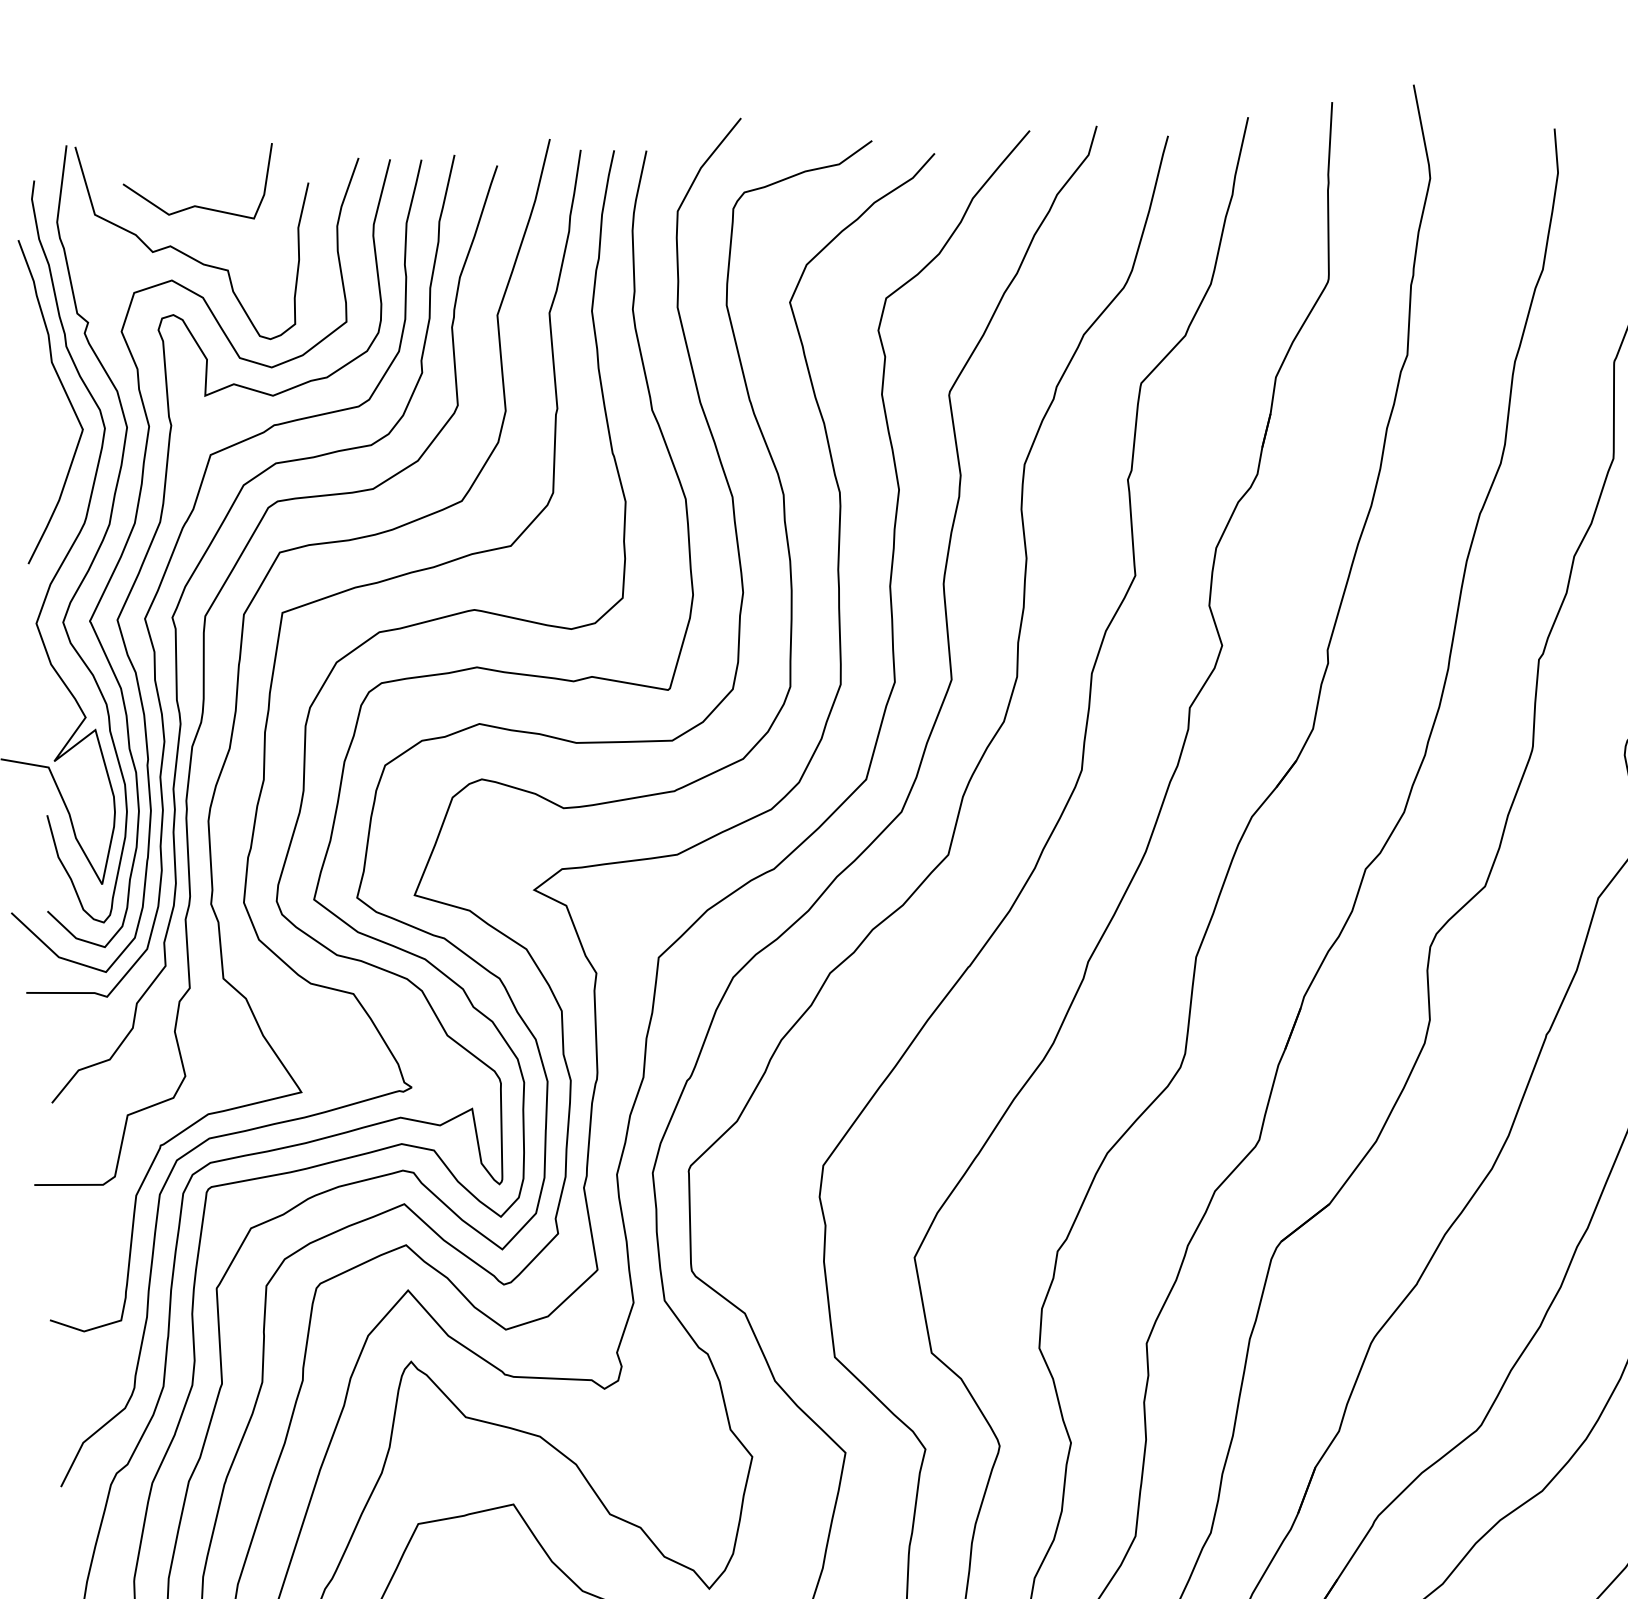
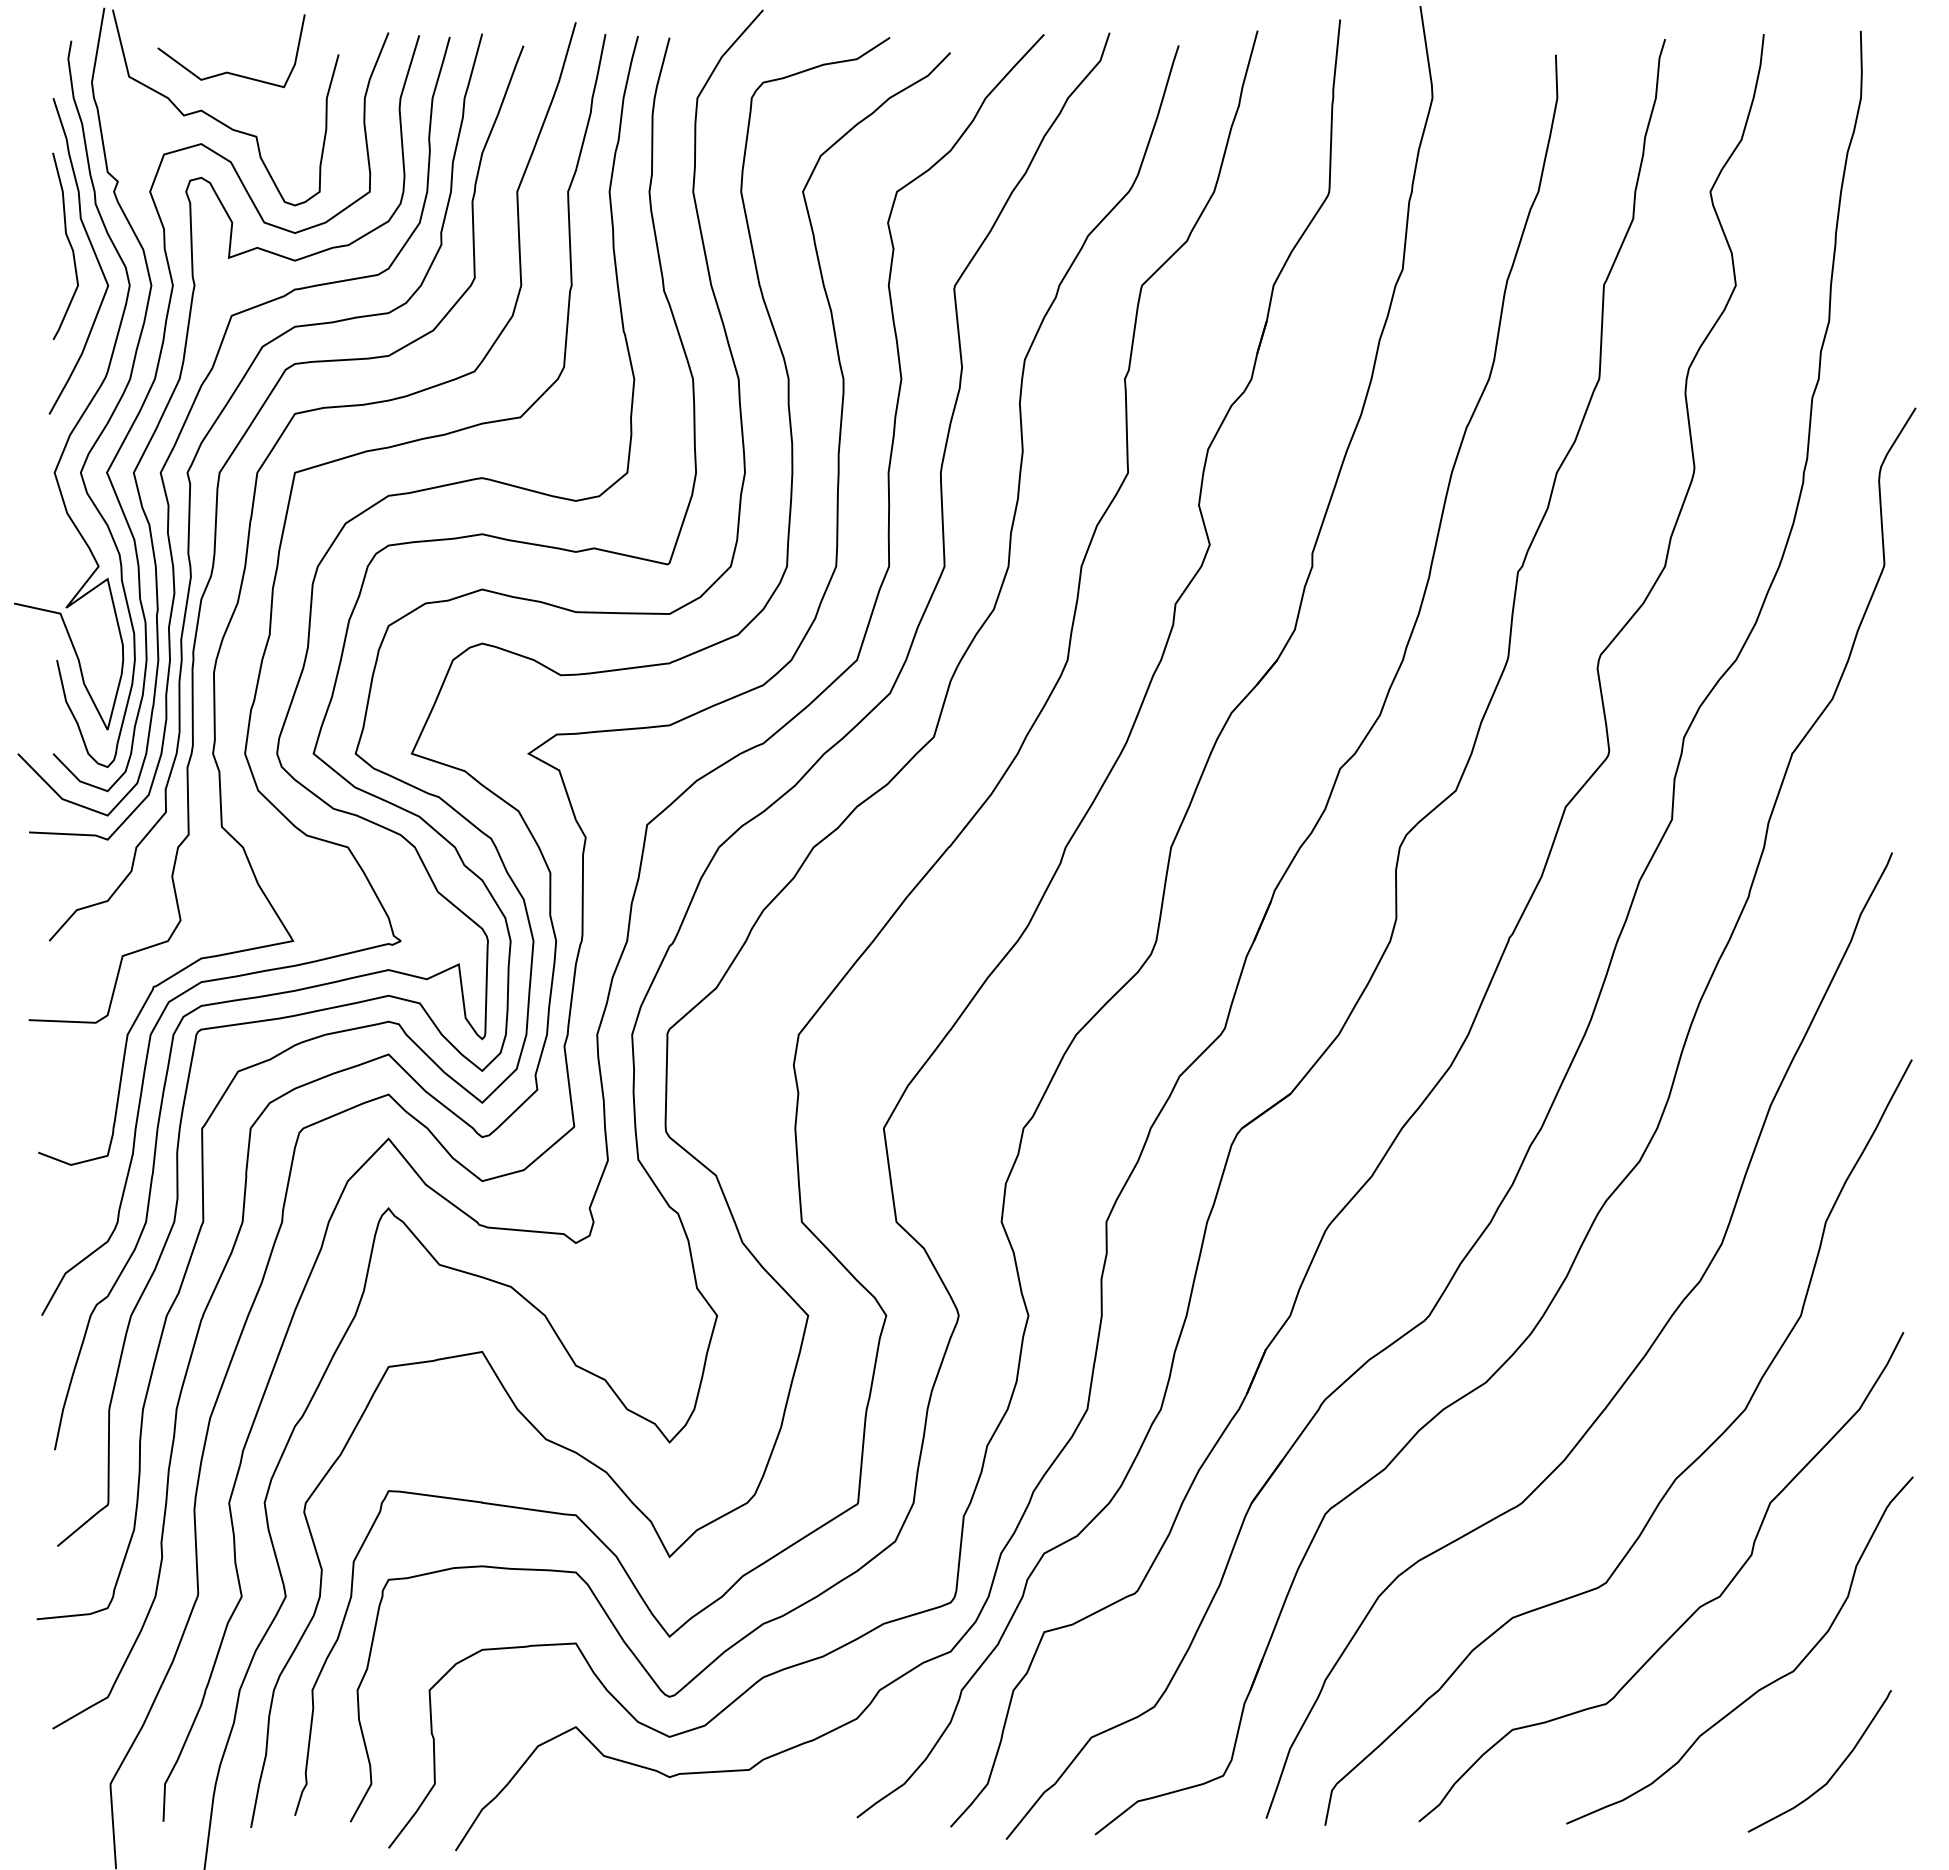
curve: (41, 390) -> (69, 245), added

